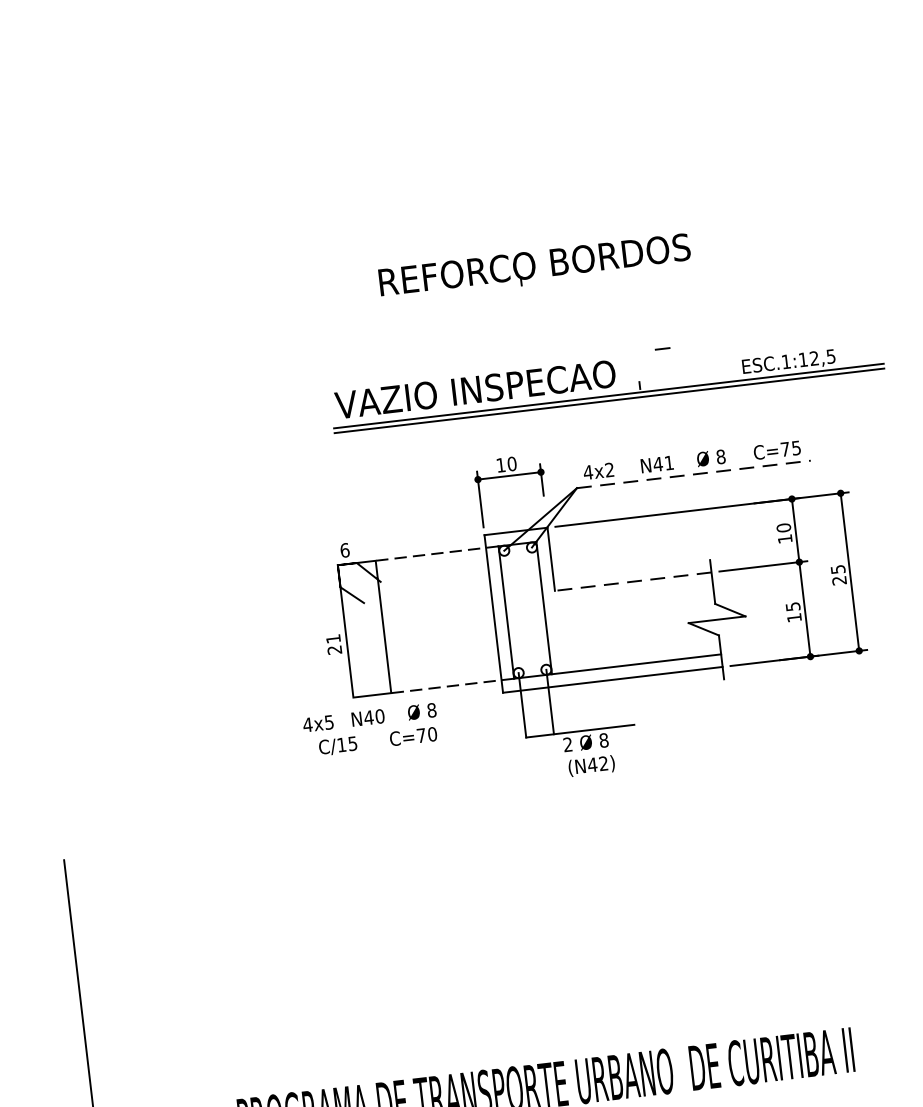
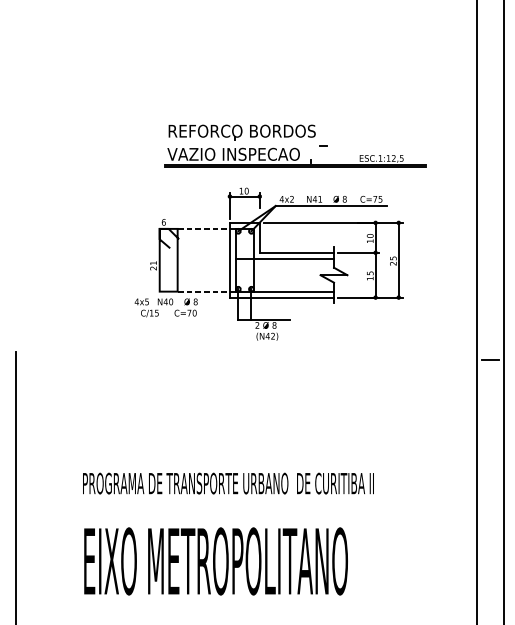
part: (533, 267) -> (241, 132), moved
line: (694, 475) -> (331, 206), dashed -> solid
line: (632, 581) -> (296, 252), dashed -> solid
line: (608, 596) -> (284, 258), added

